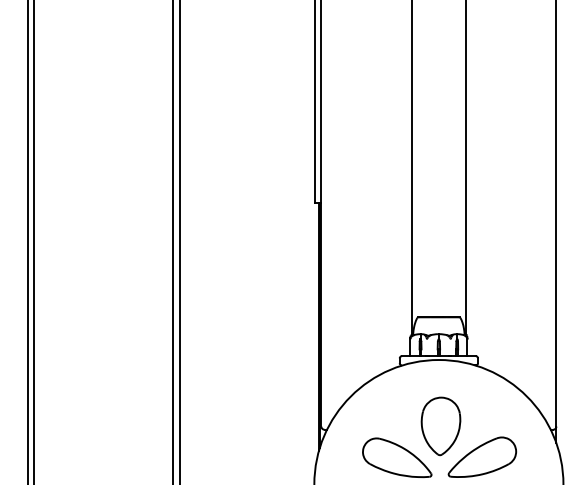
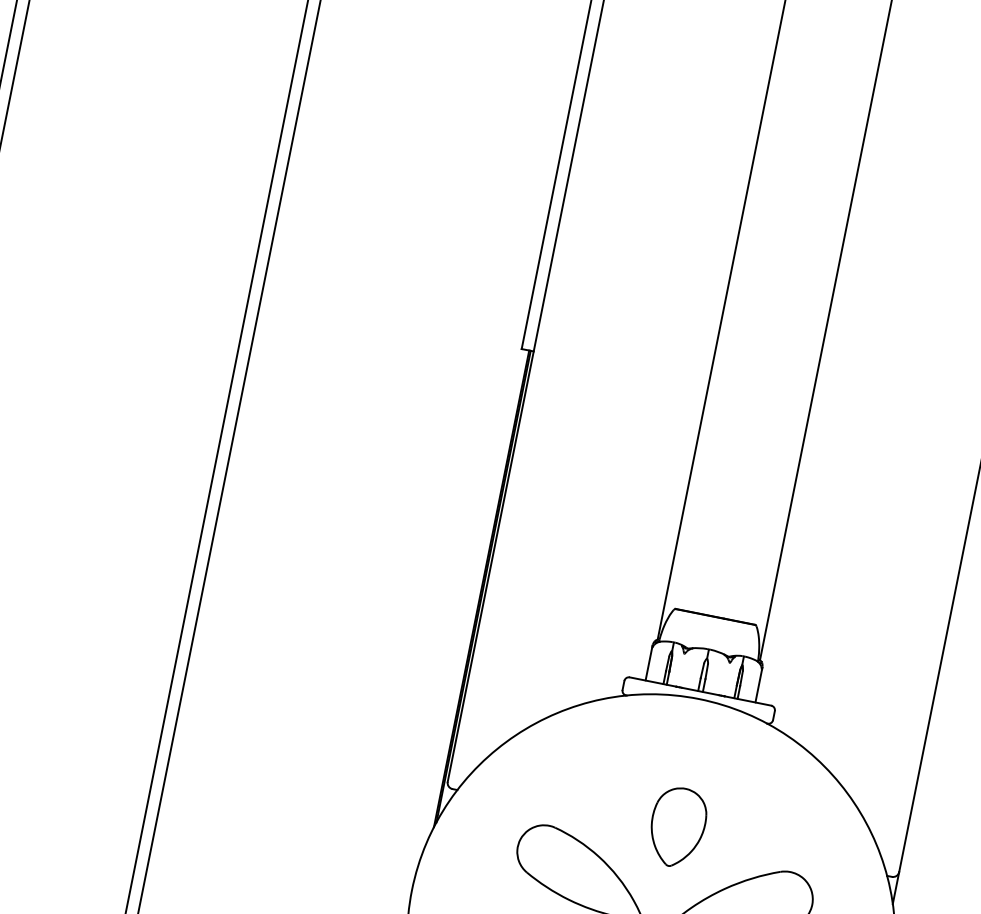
part: (440, 426) -> (676, 827), size x0.7

